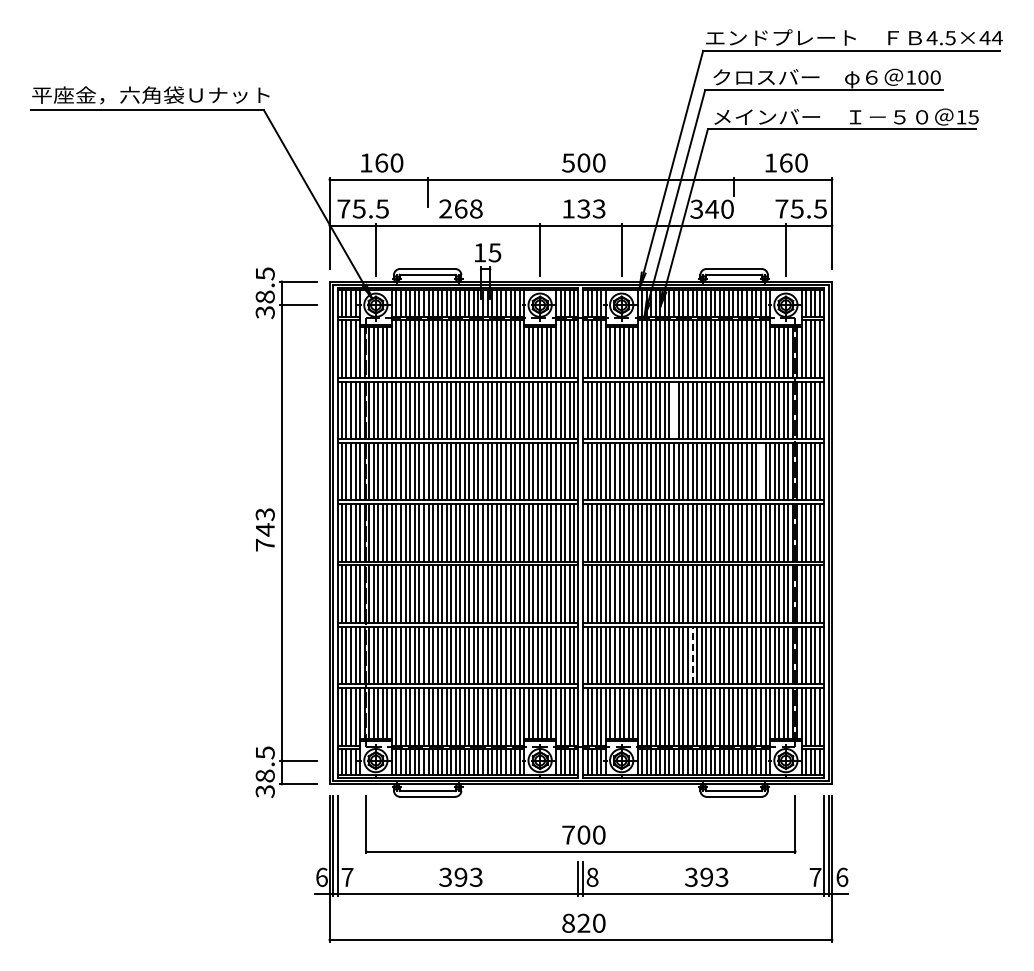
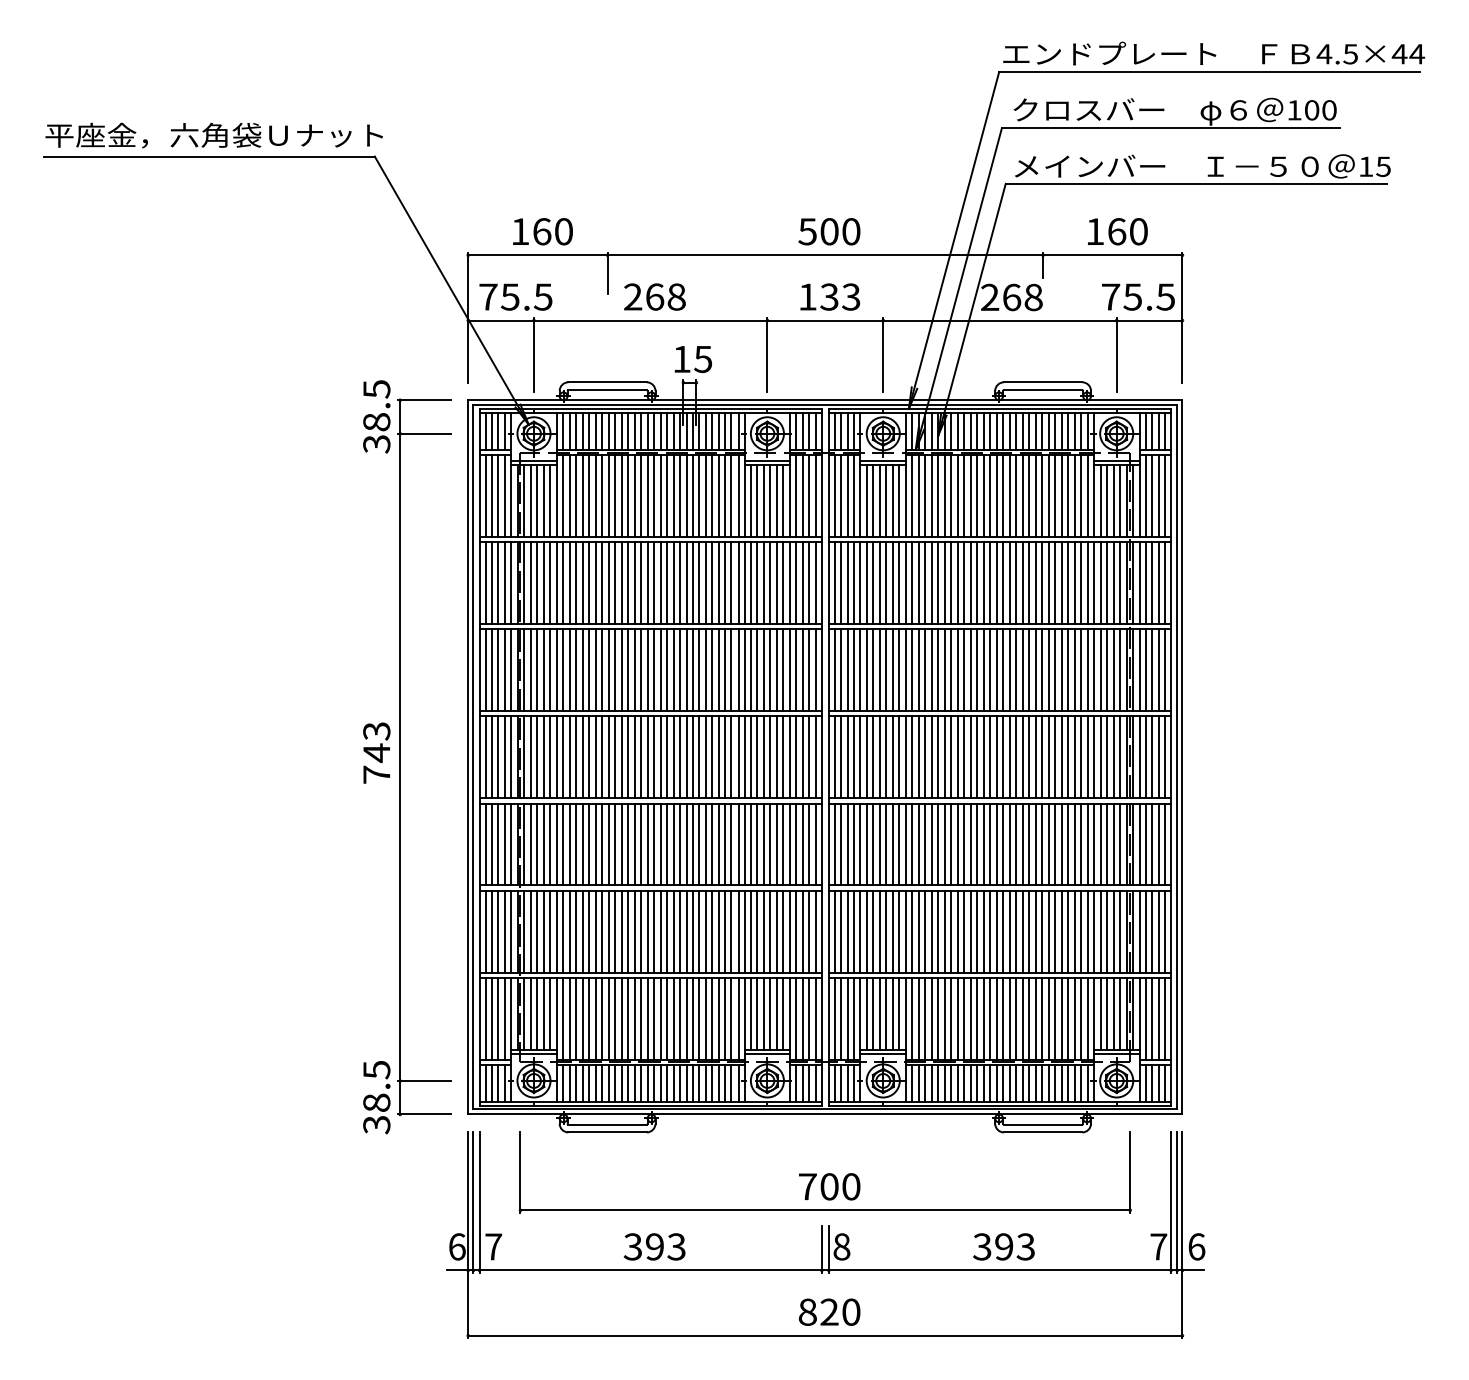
text: (711, 208) -> (1010, 296), 340 -> 268
line: (674, 410) -> (958, 583), added
line: (760, 471) -> (1080, 670), added
line: (692, 655) -> (983, 931), dashed -> solid

